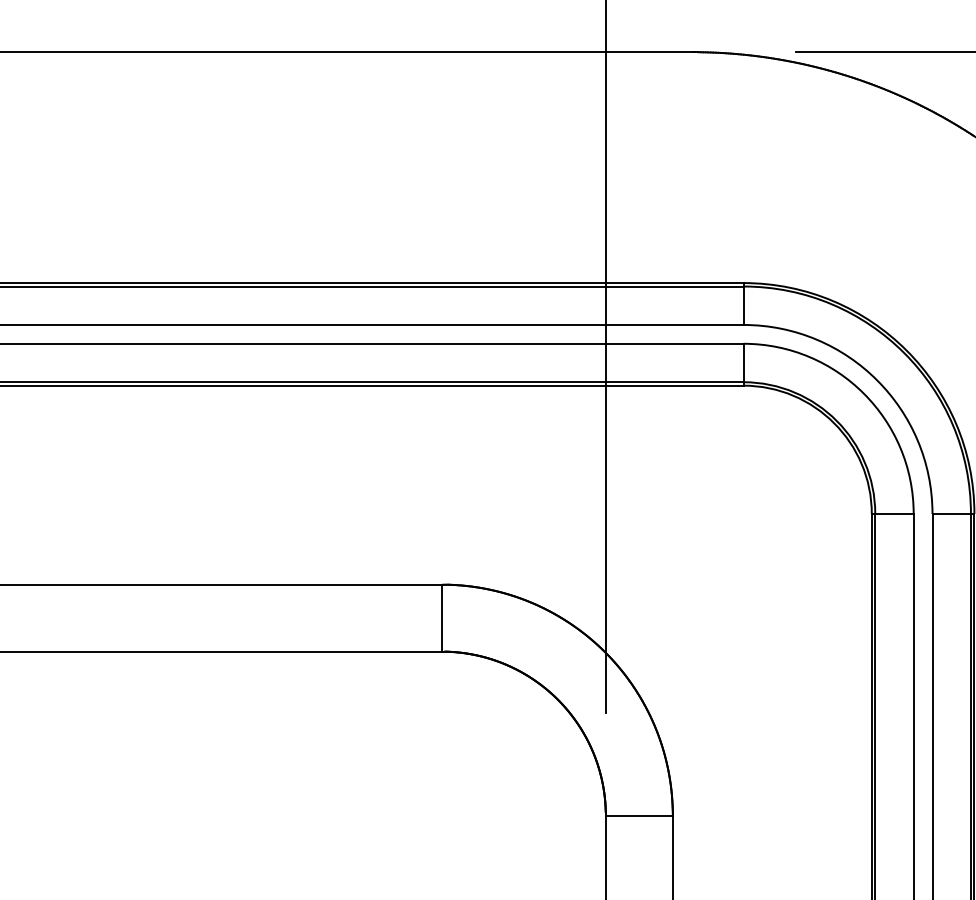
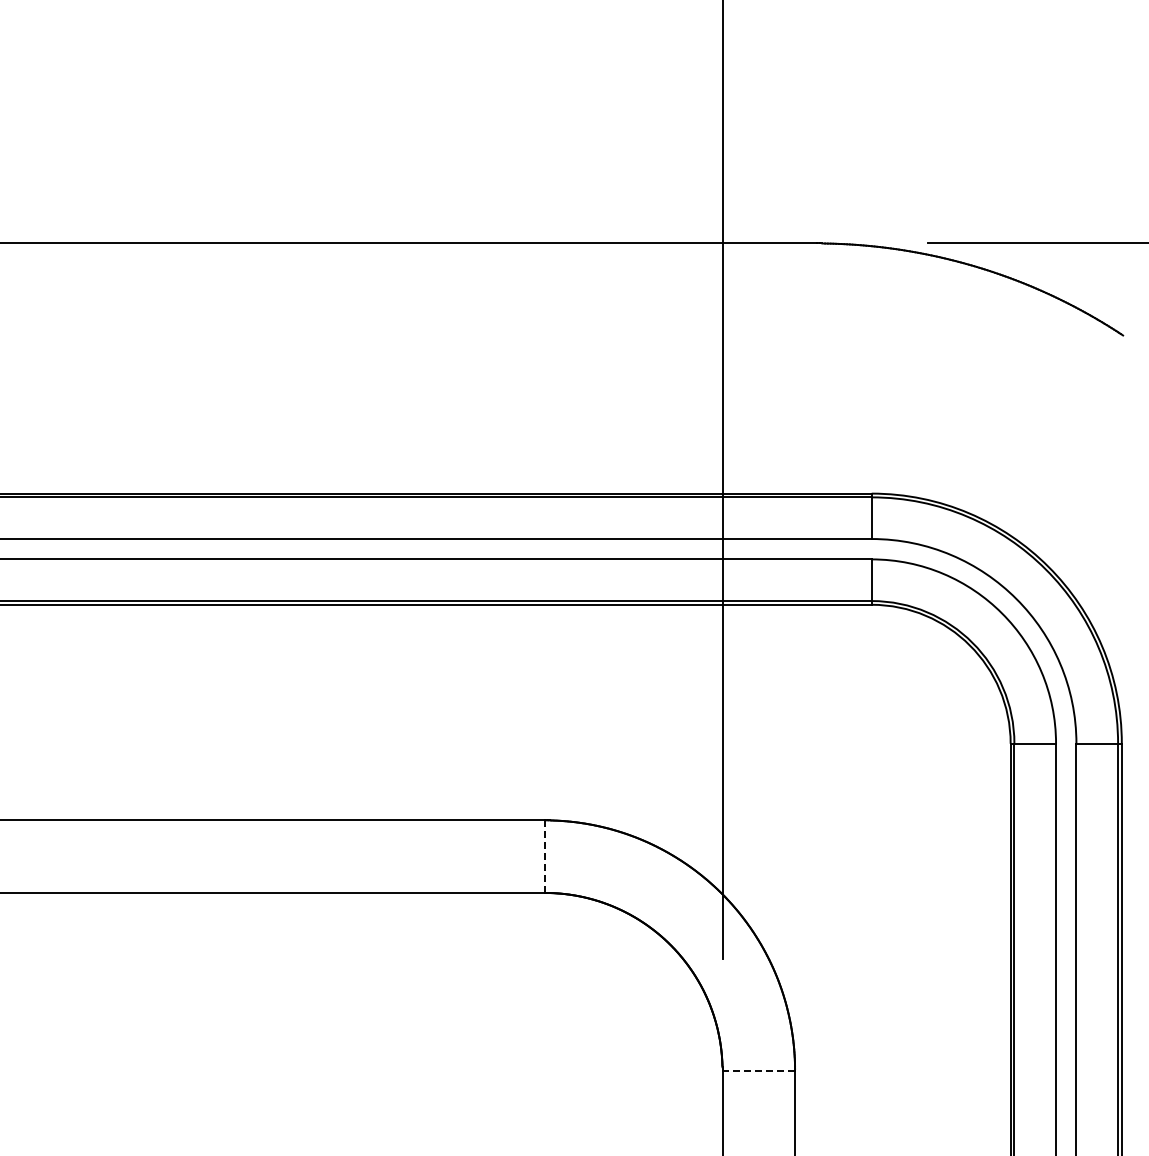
line: (441, 618) -> (544, 856), solid -> dashed
line: (639, 815) -> (758, 1070), solid -> dashed

